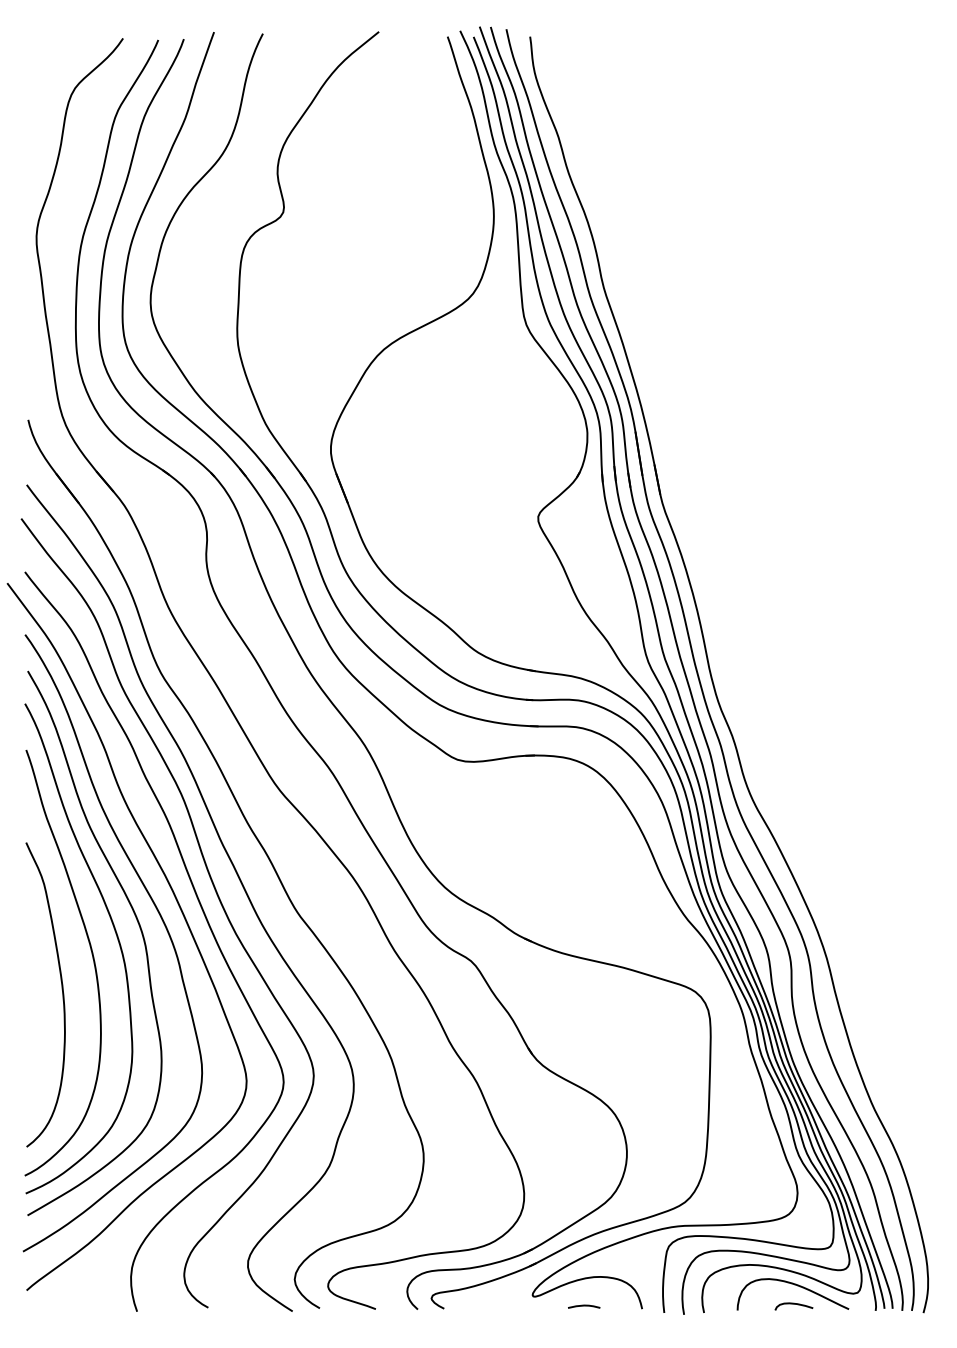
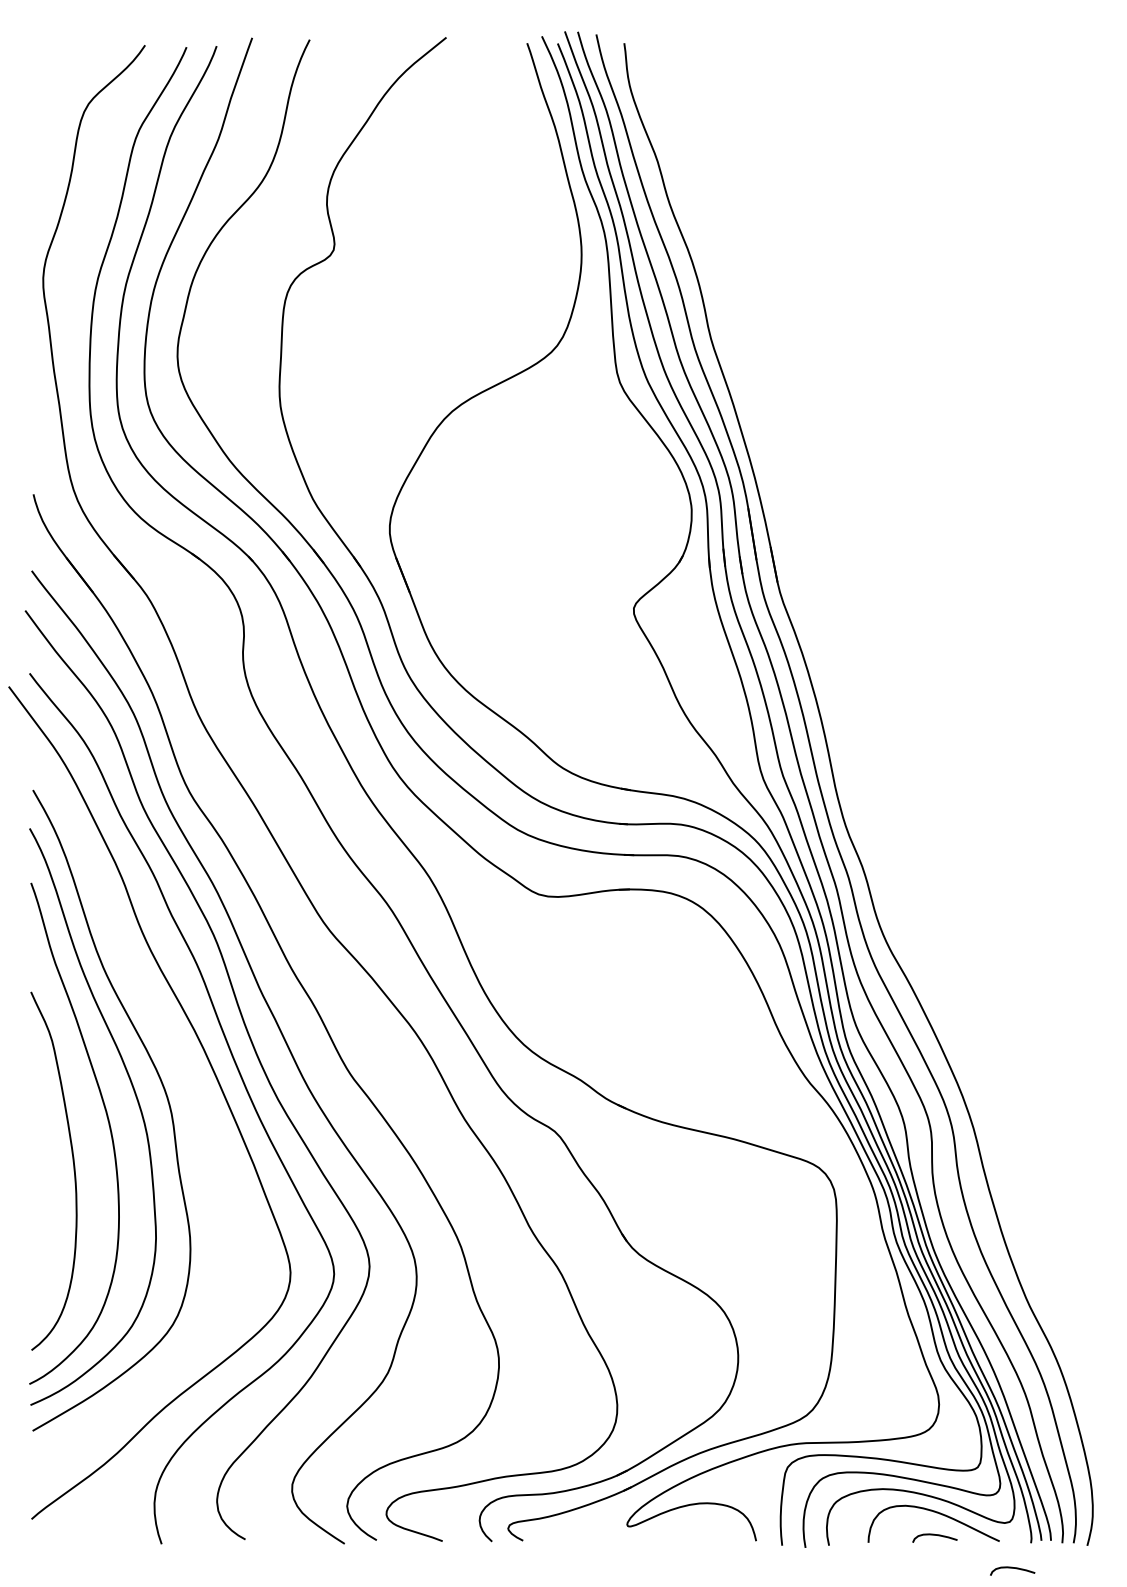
curve: (161, 920) -> (190, 1083), removed
curve: (584, 1306) -> (688, 1538), removed
curve: (859, 1332) -> (1012, 1568), added

